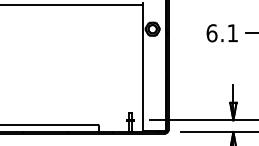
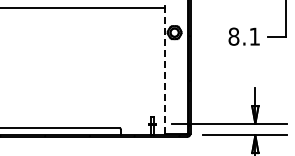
text: (211, 33) -> (233, 36), 6.1 -> 8.1
line: (142, 68) -> (164, 71), solid -> dashed

